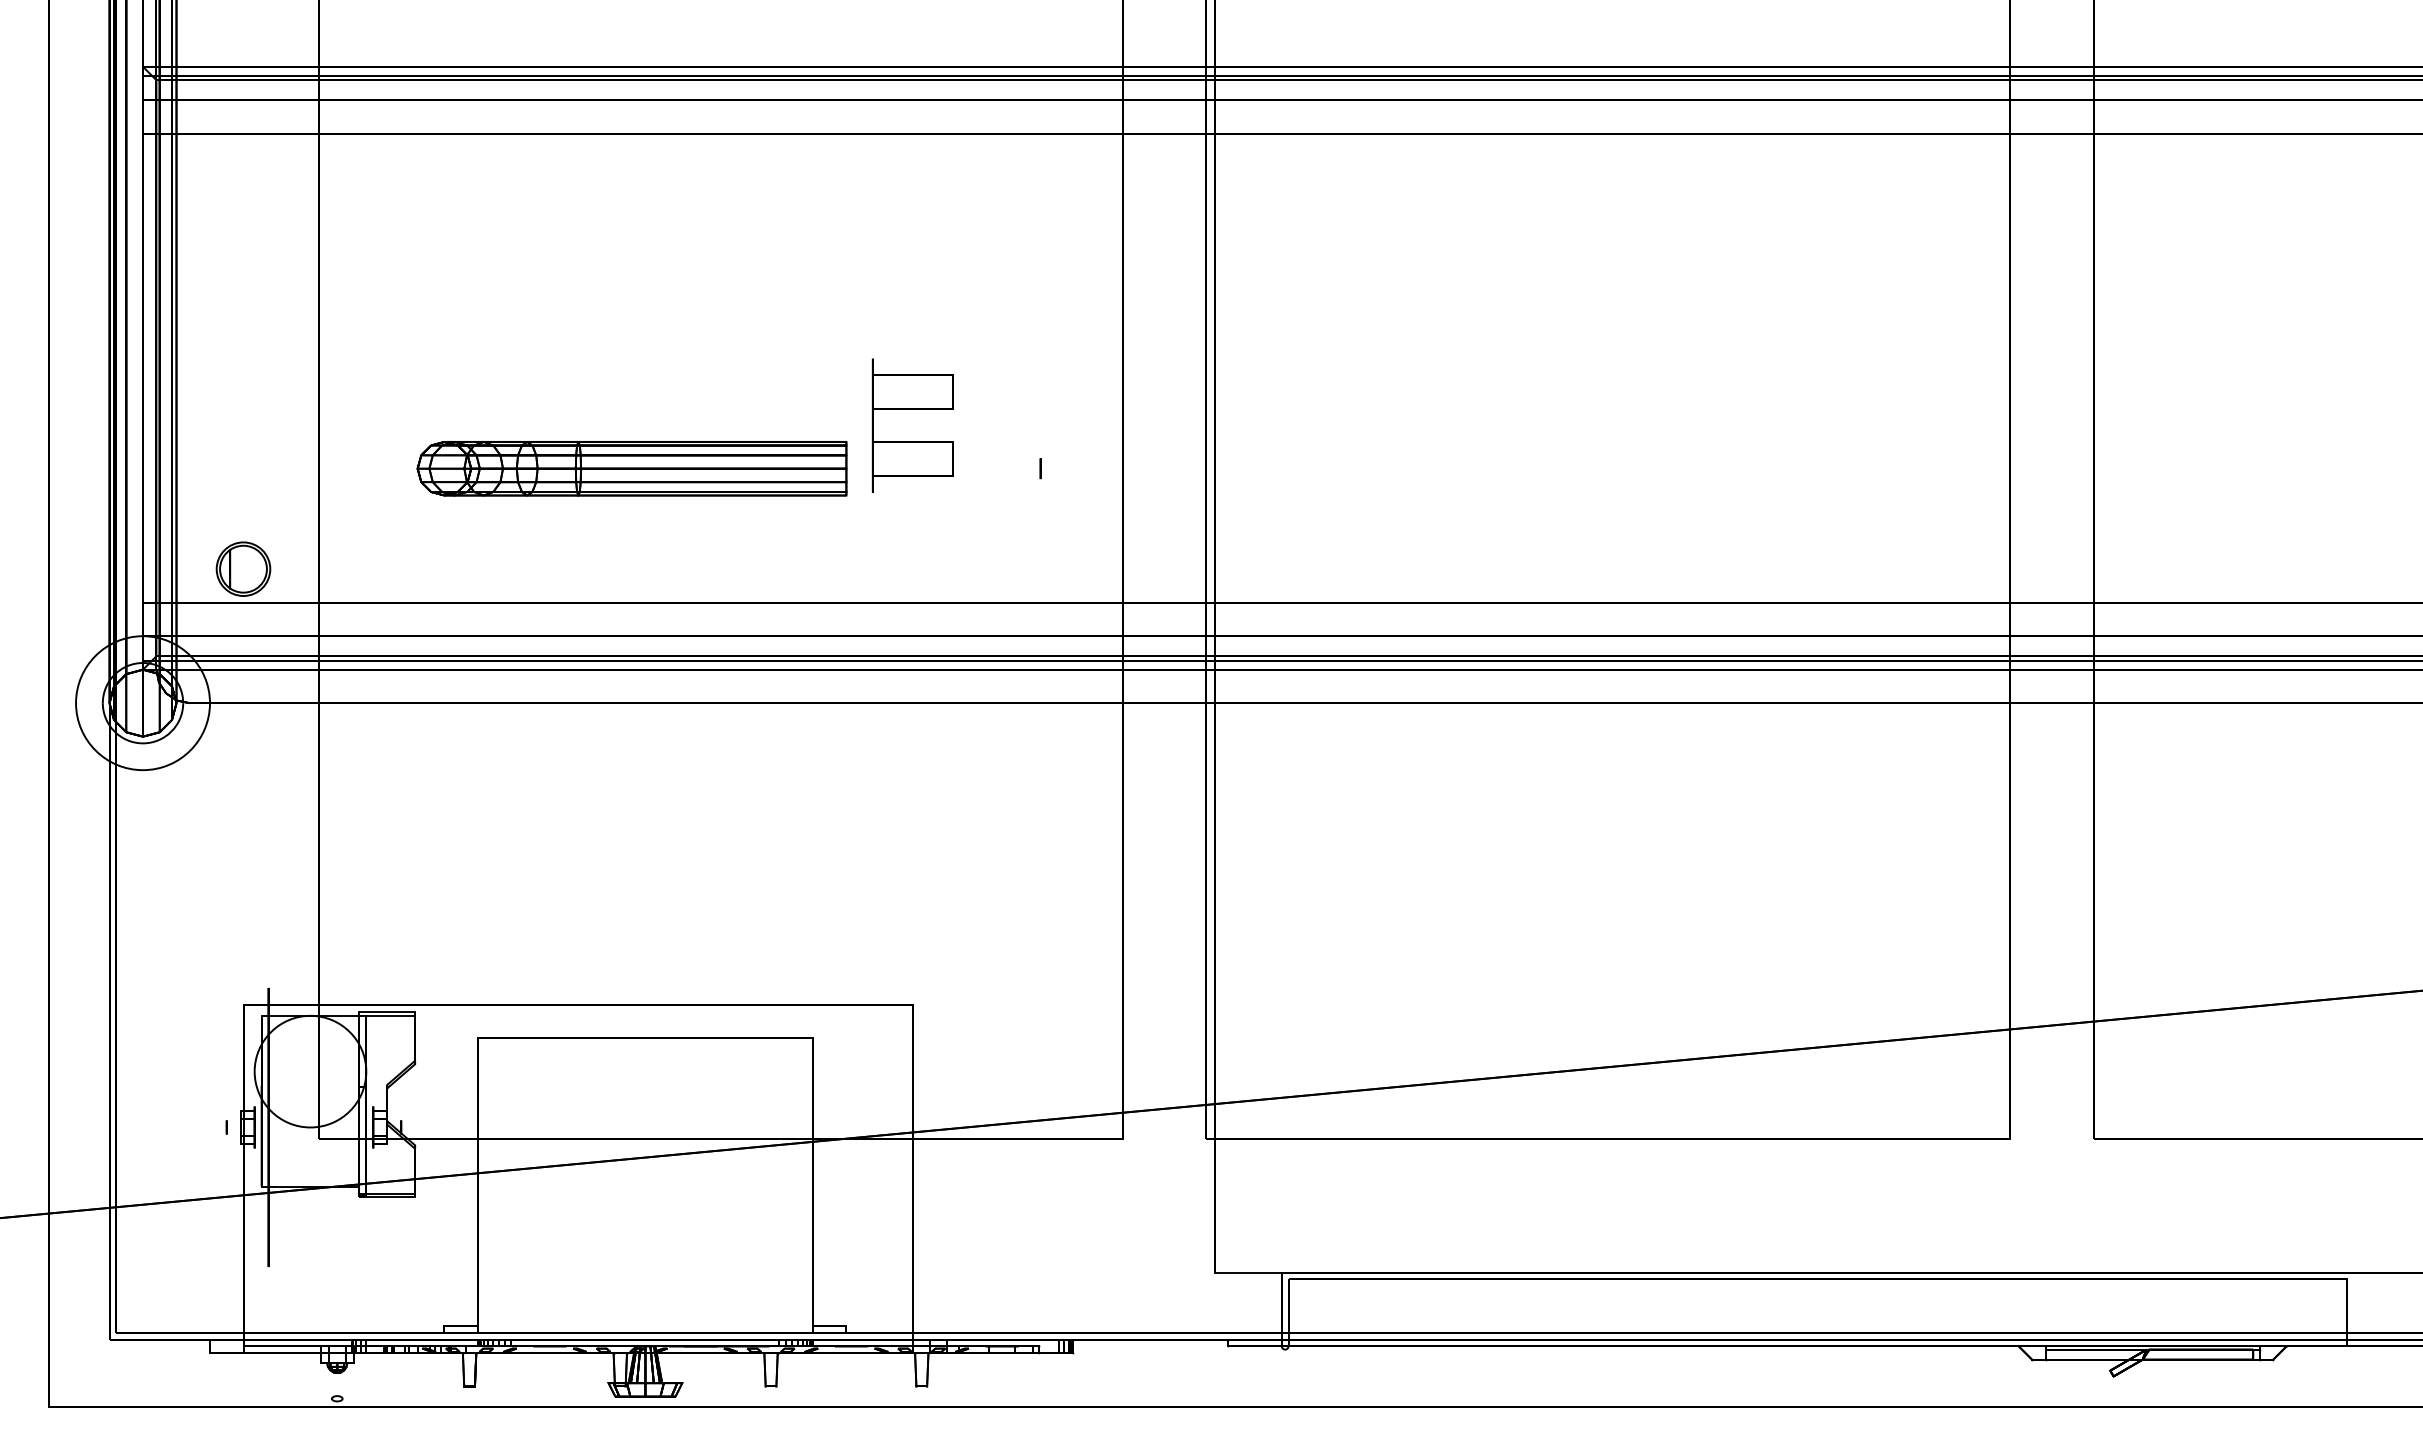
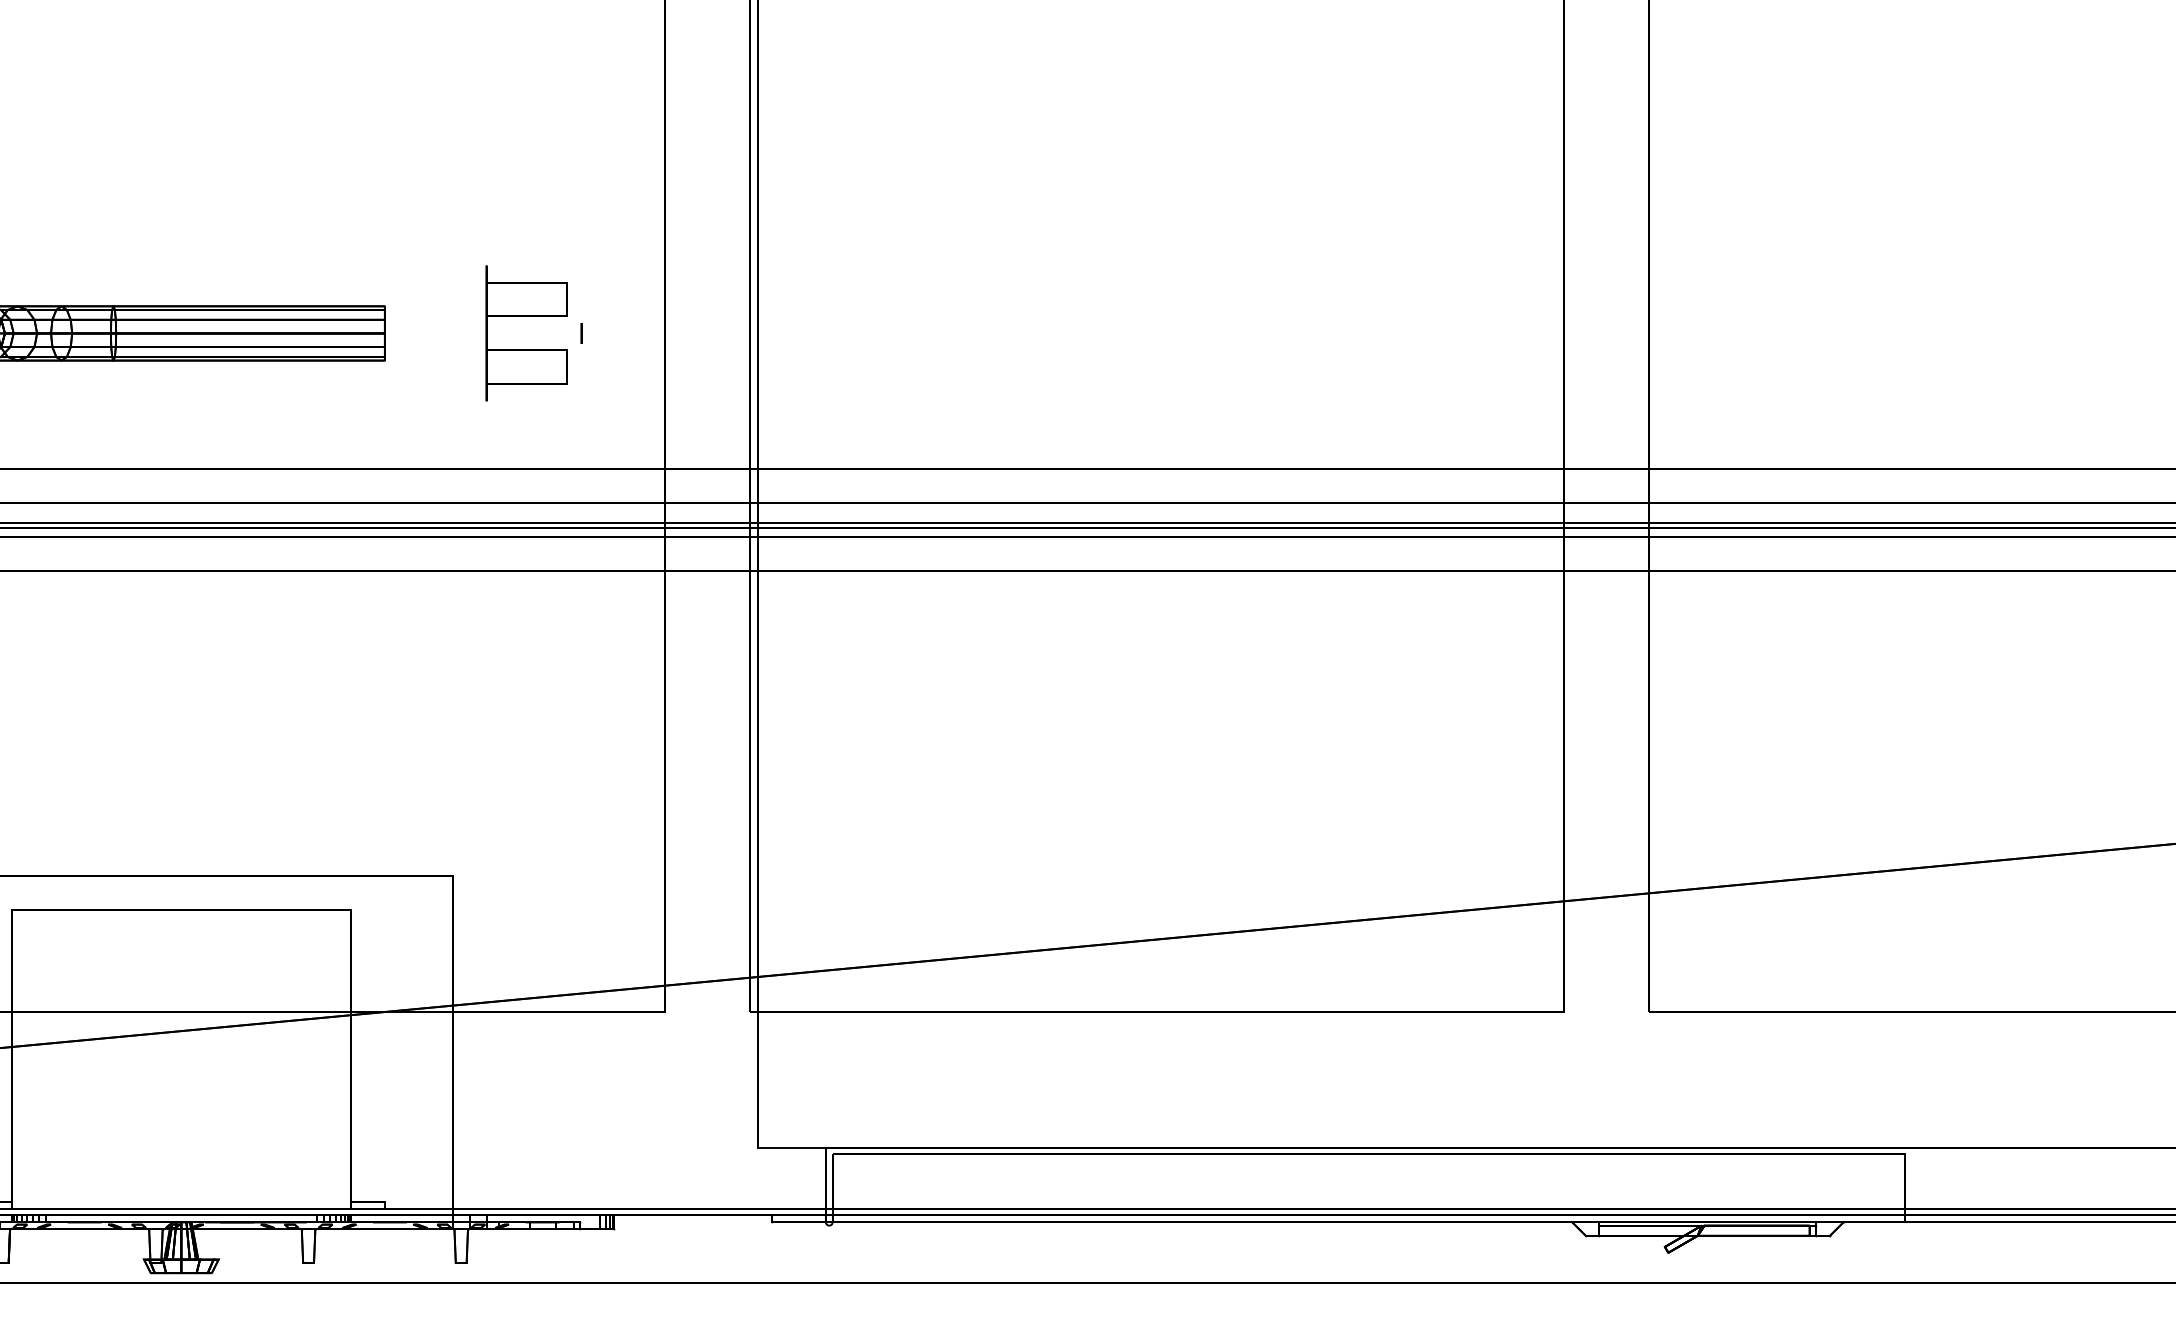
part: (912, 409) -> (526, 317), moved

